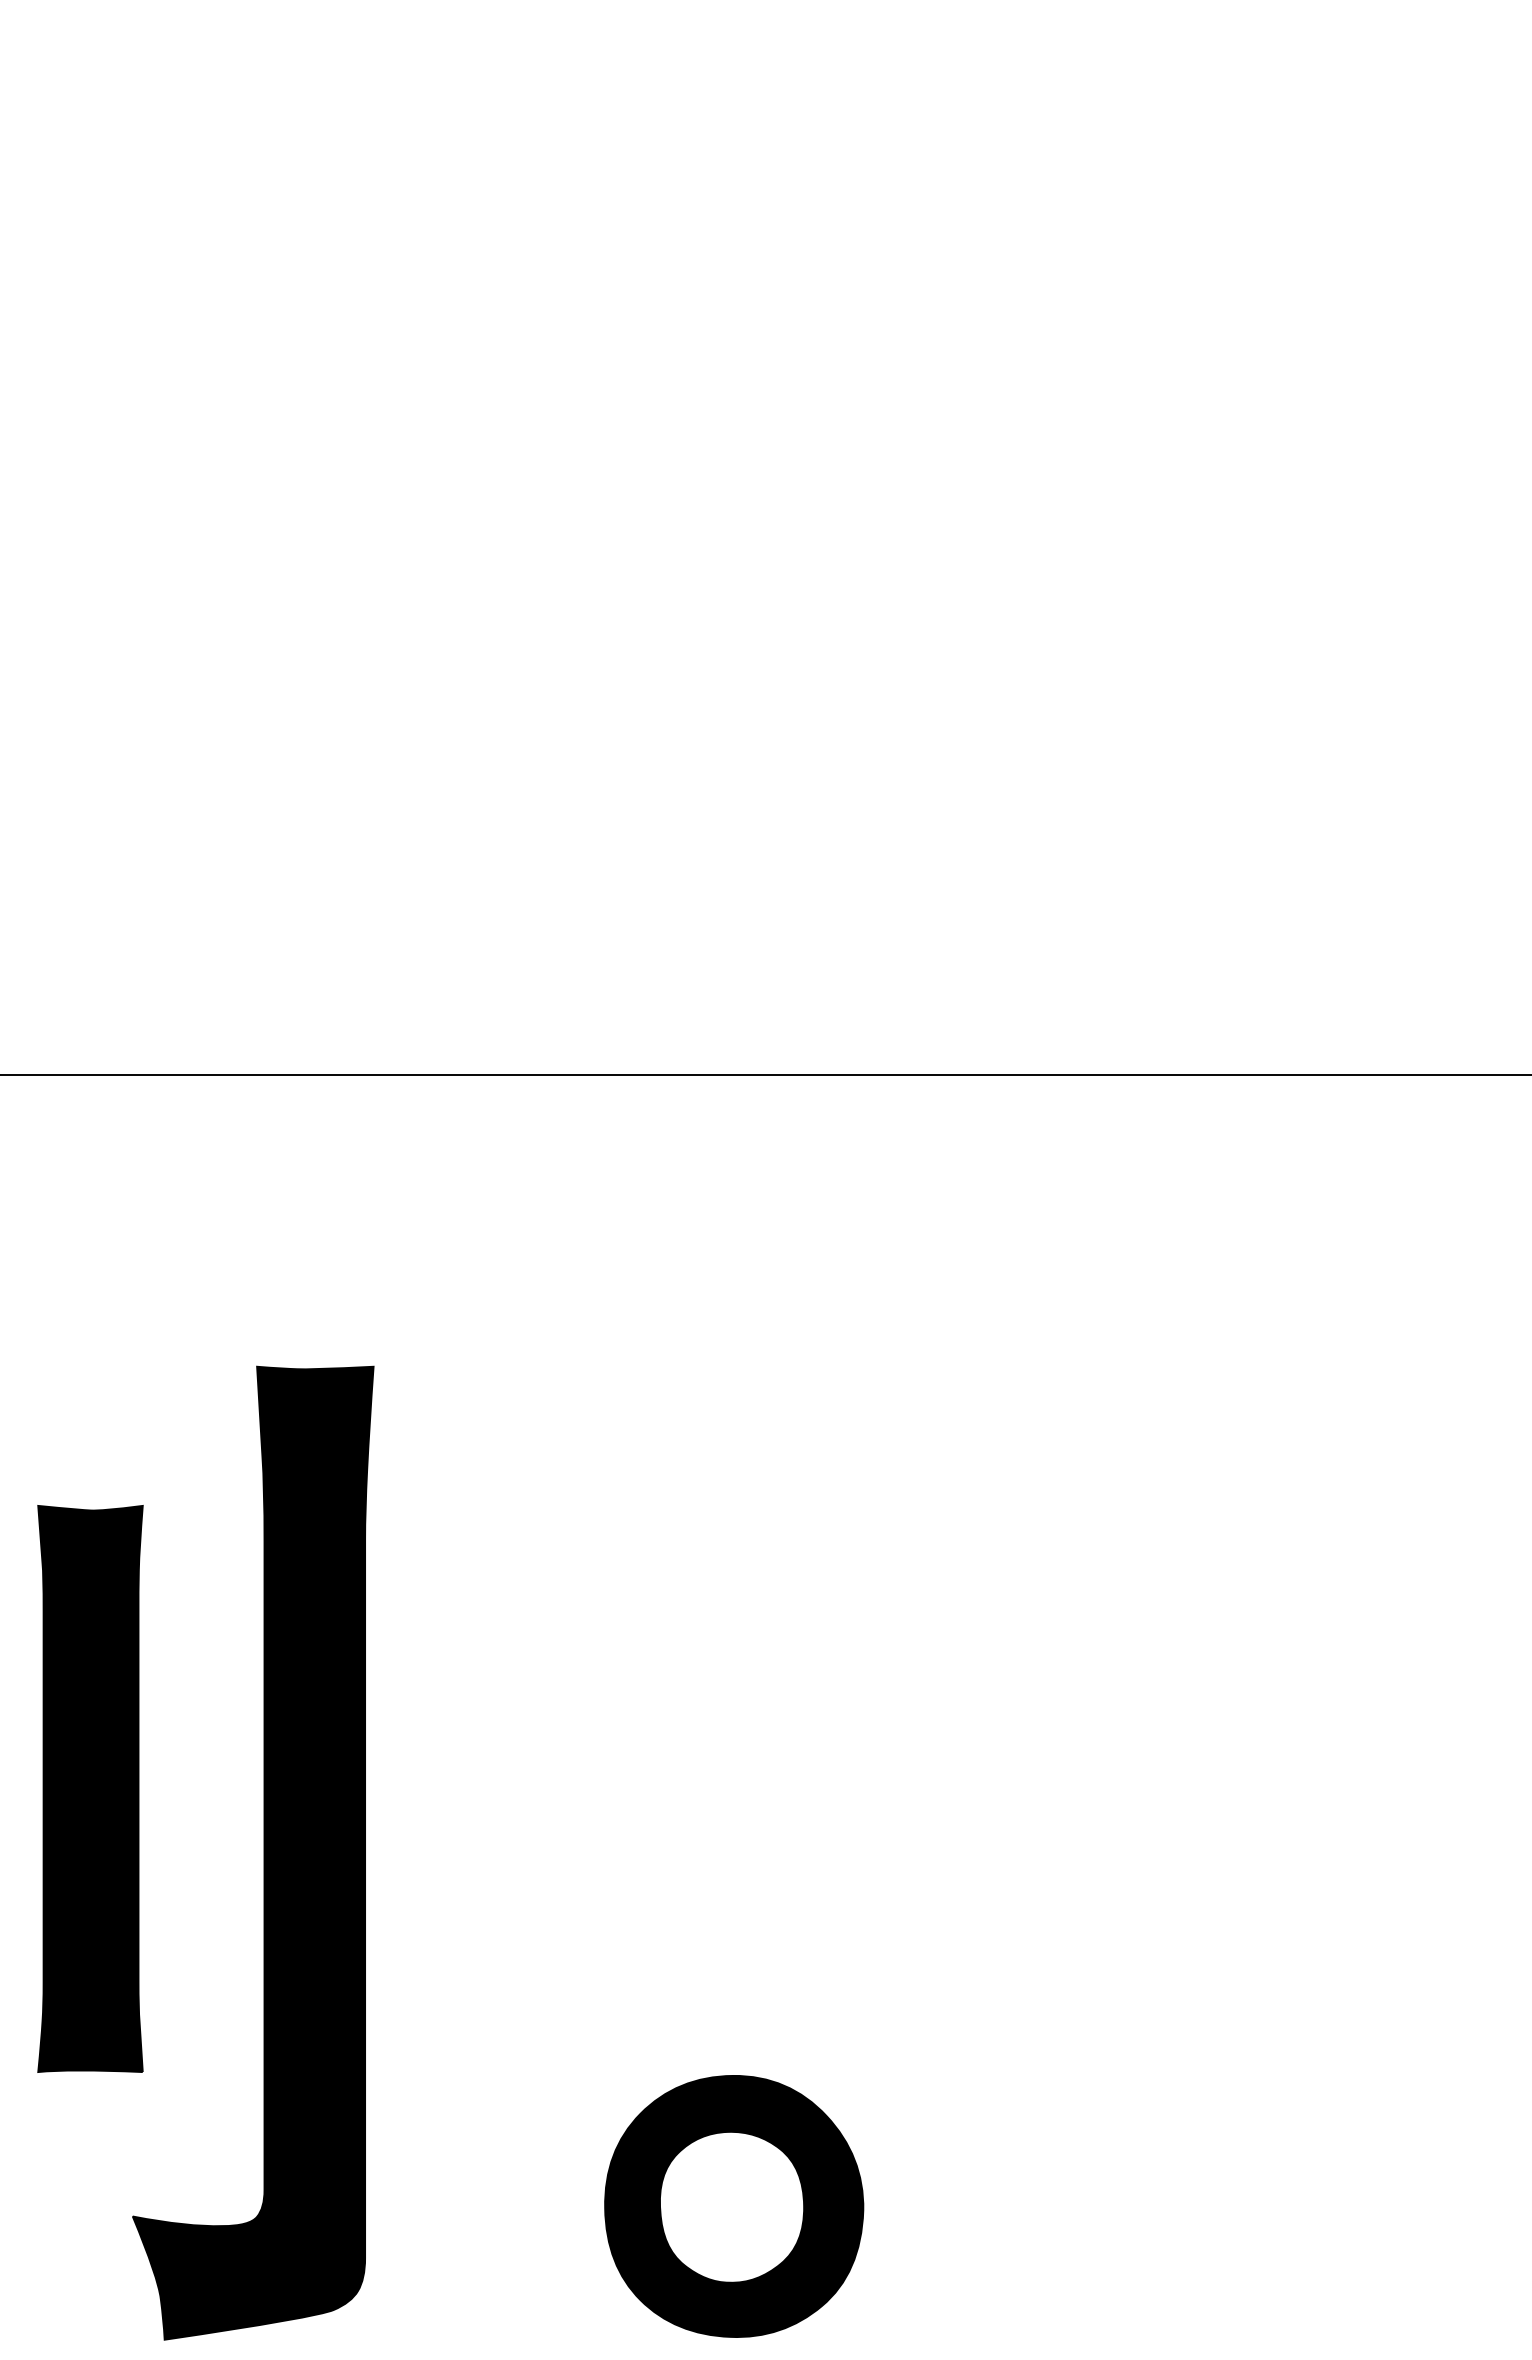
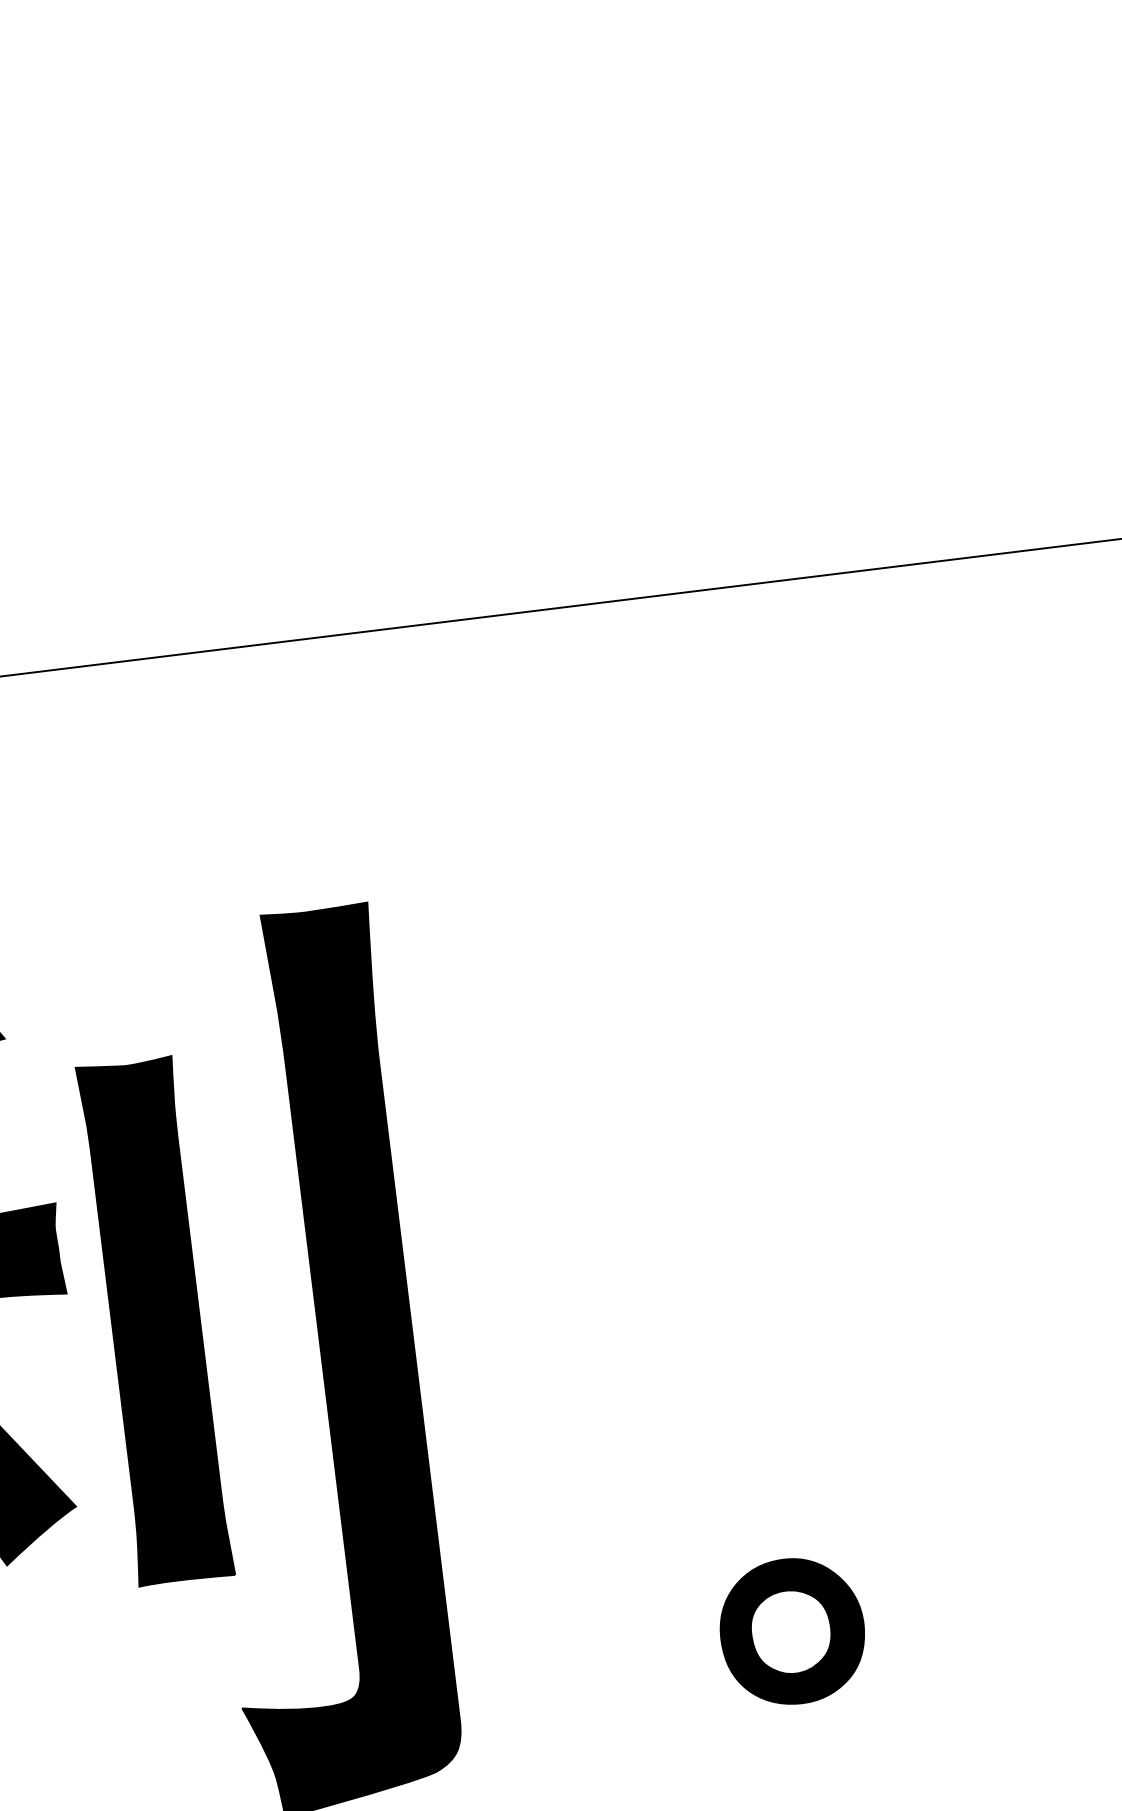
part: (734, 2206) -> (792, 1631), size x0.6

